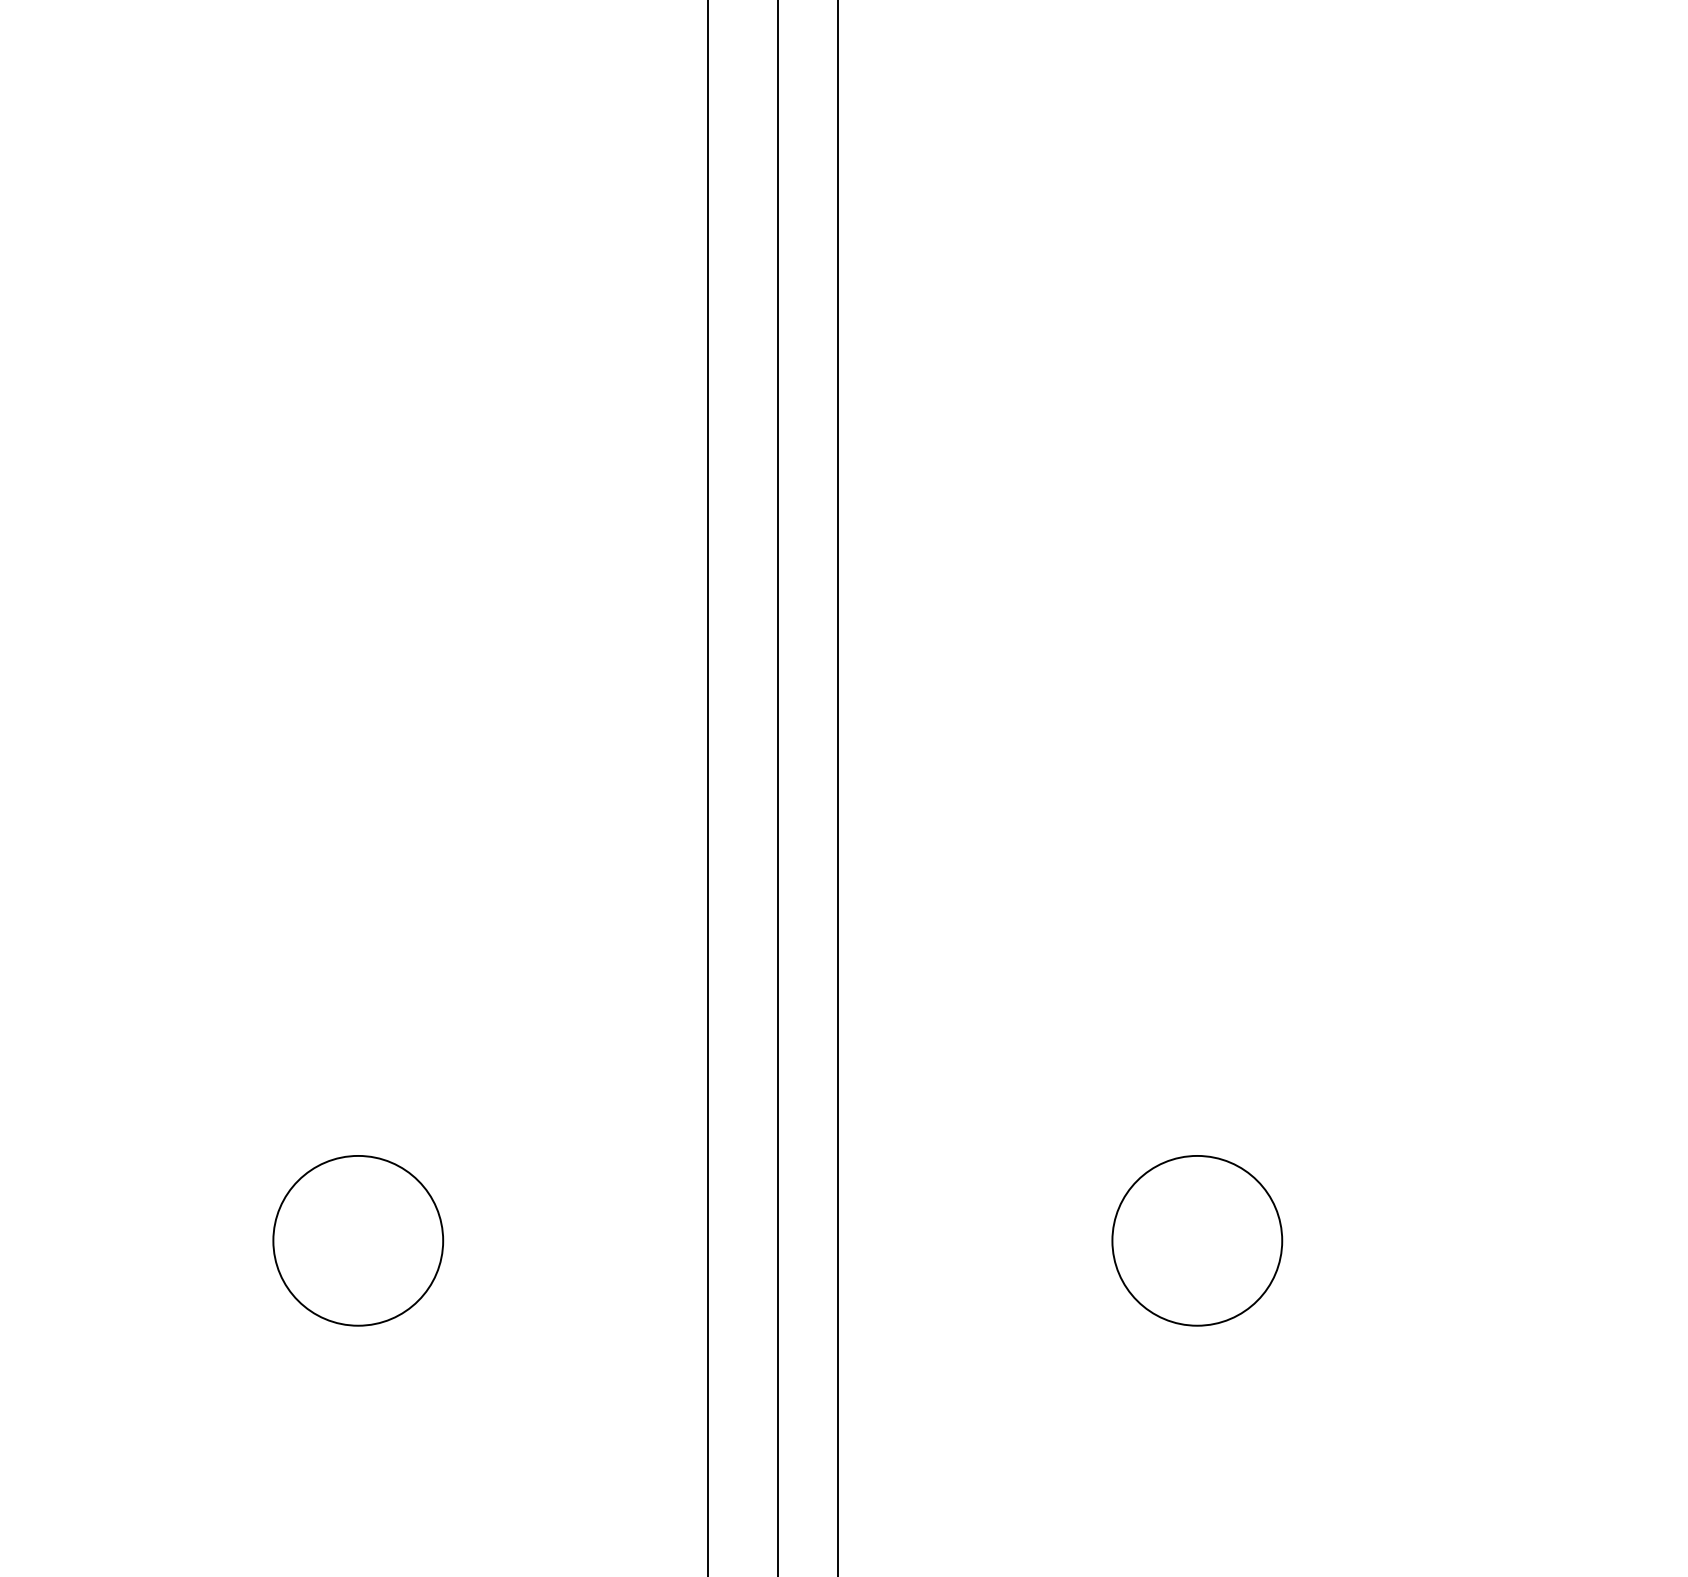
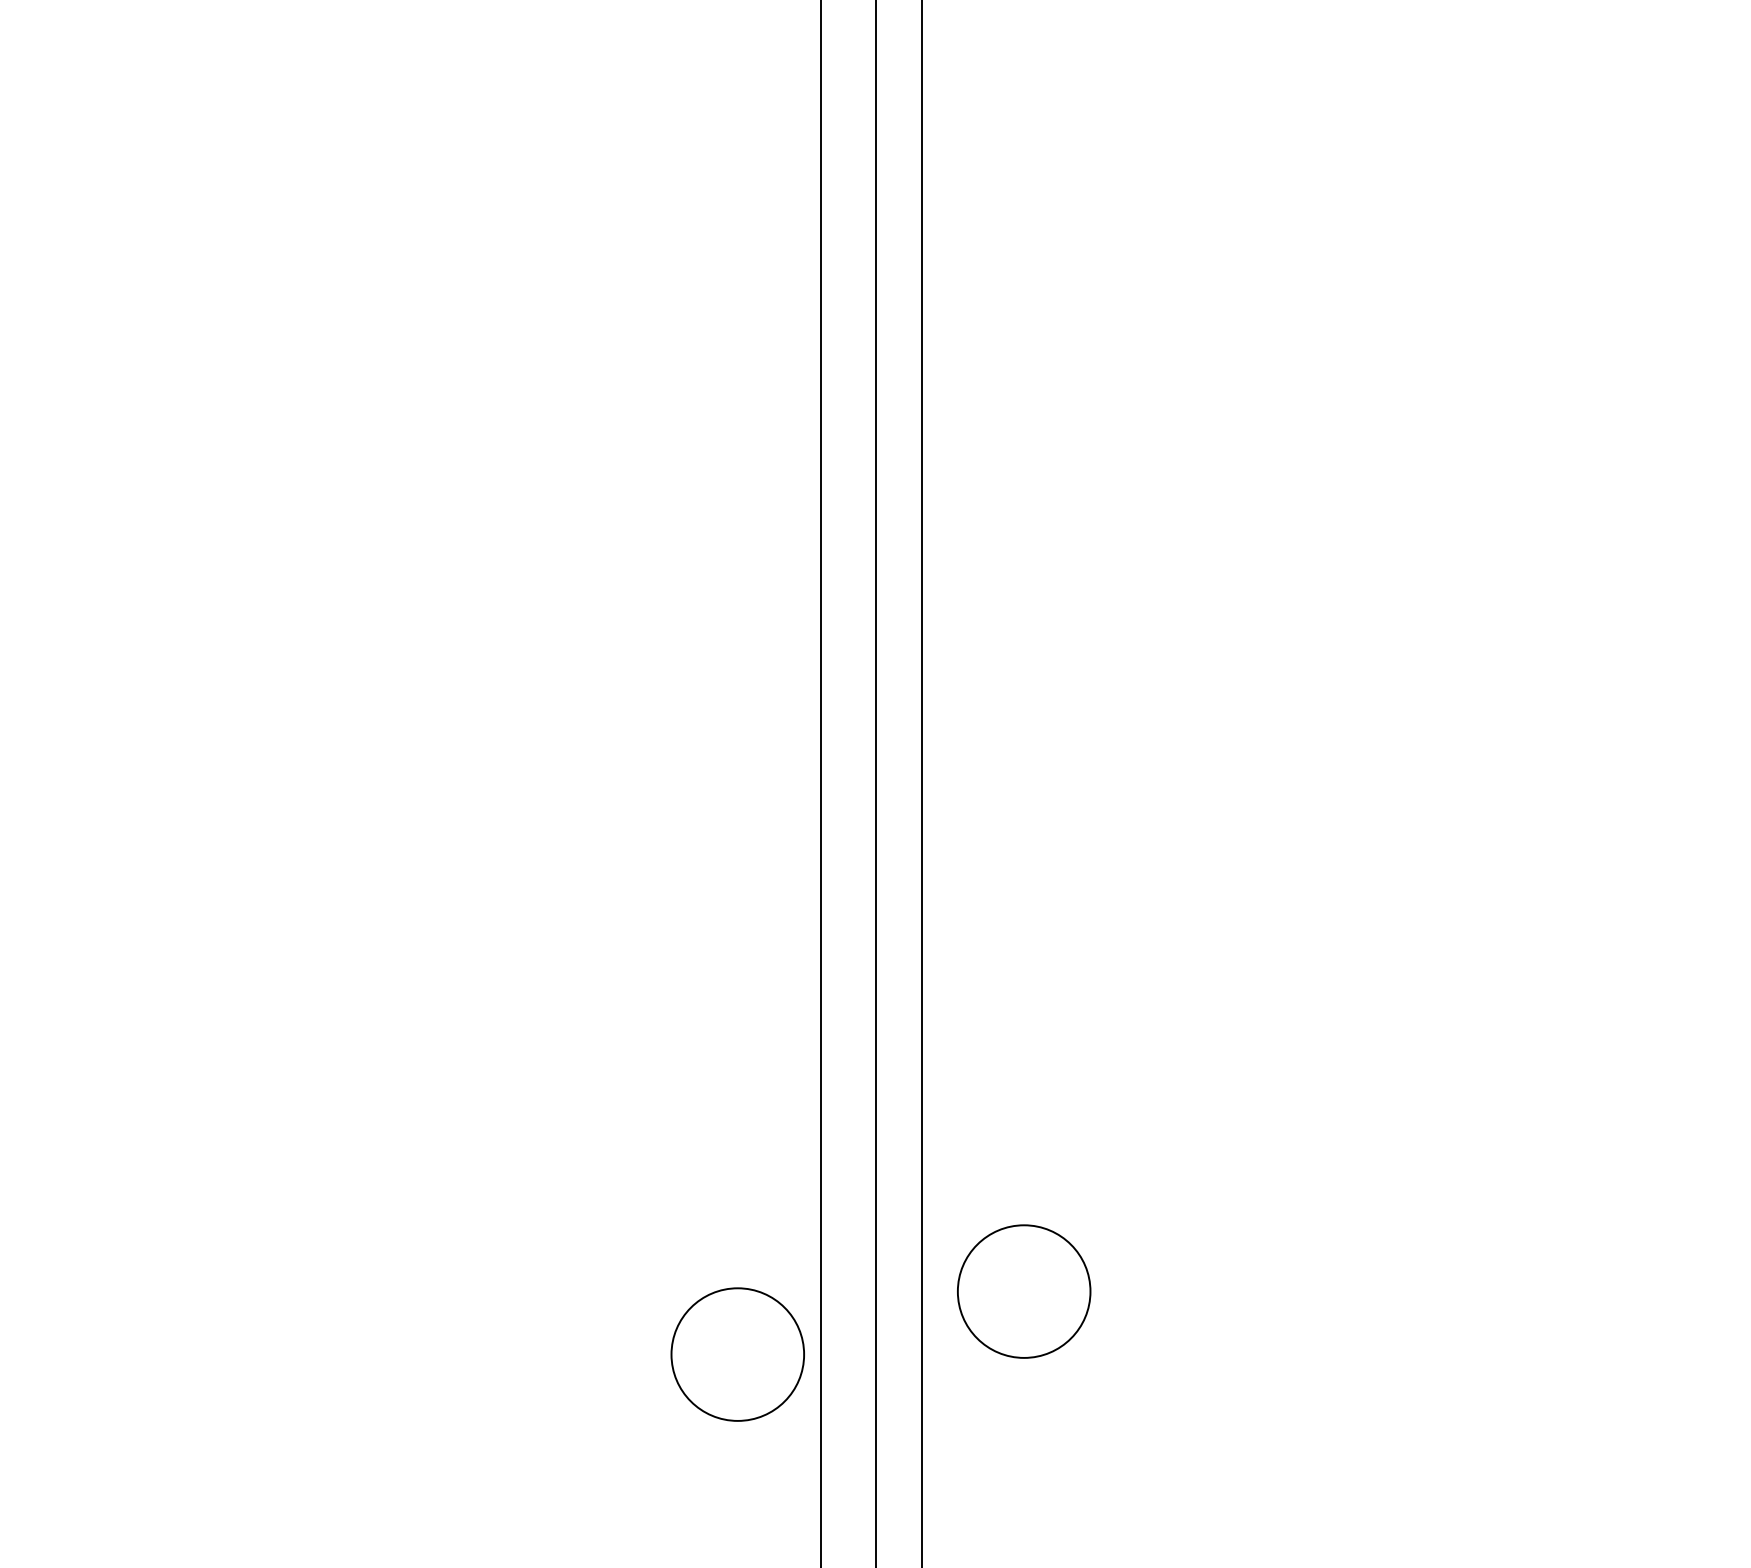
circle: (357, 1240) -> (737, 1354), moved
circle: (1197, 1240) -> (1024, 1291), moved

